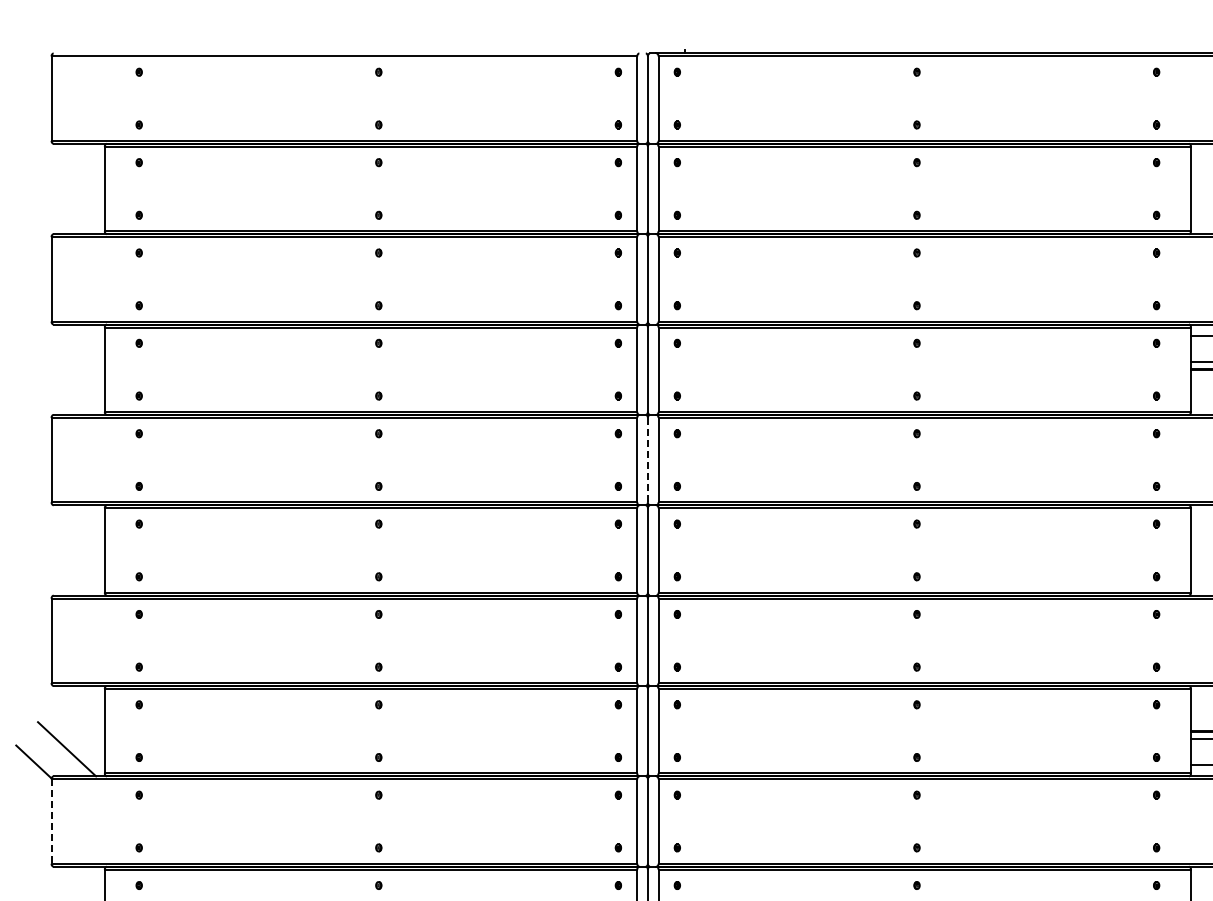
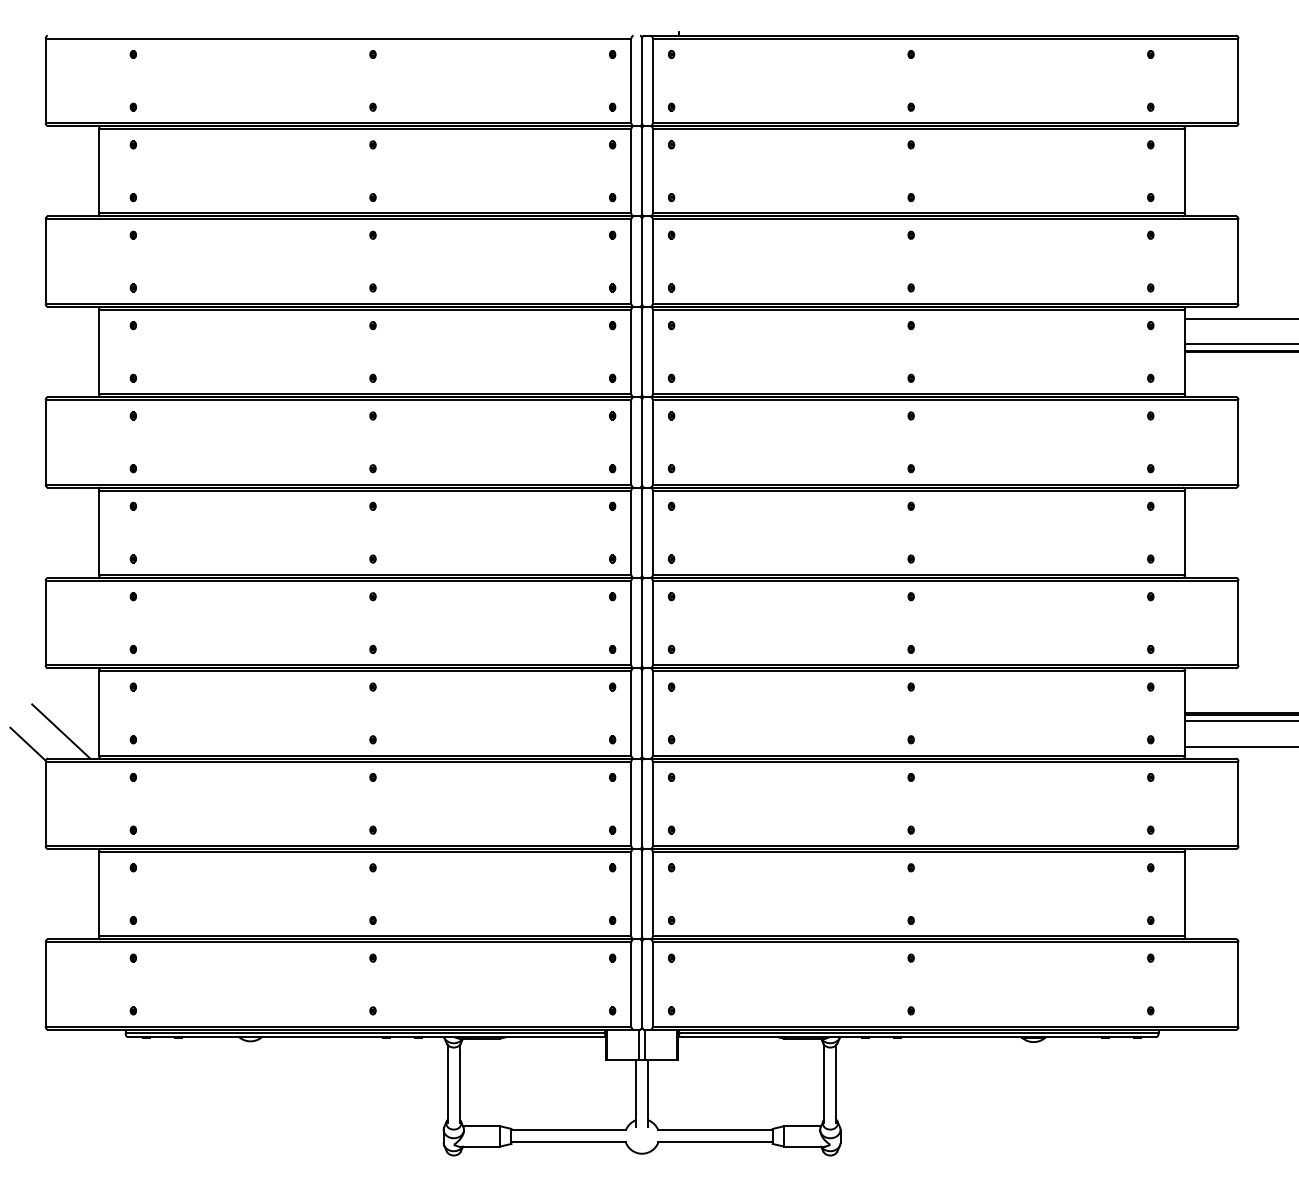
line: (648, 459) -> (642, 441), dashed -> solid
line: (51, 822) -> (45, 804), dashed -> solid

